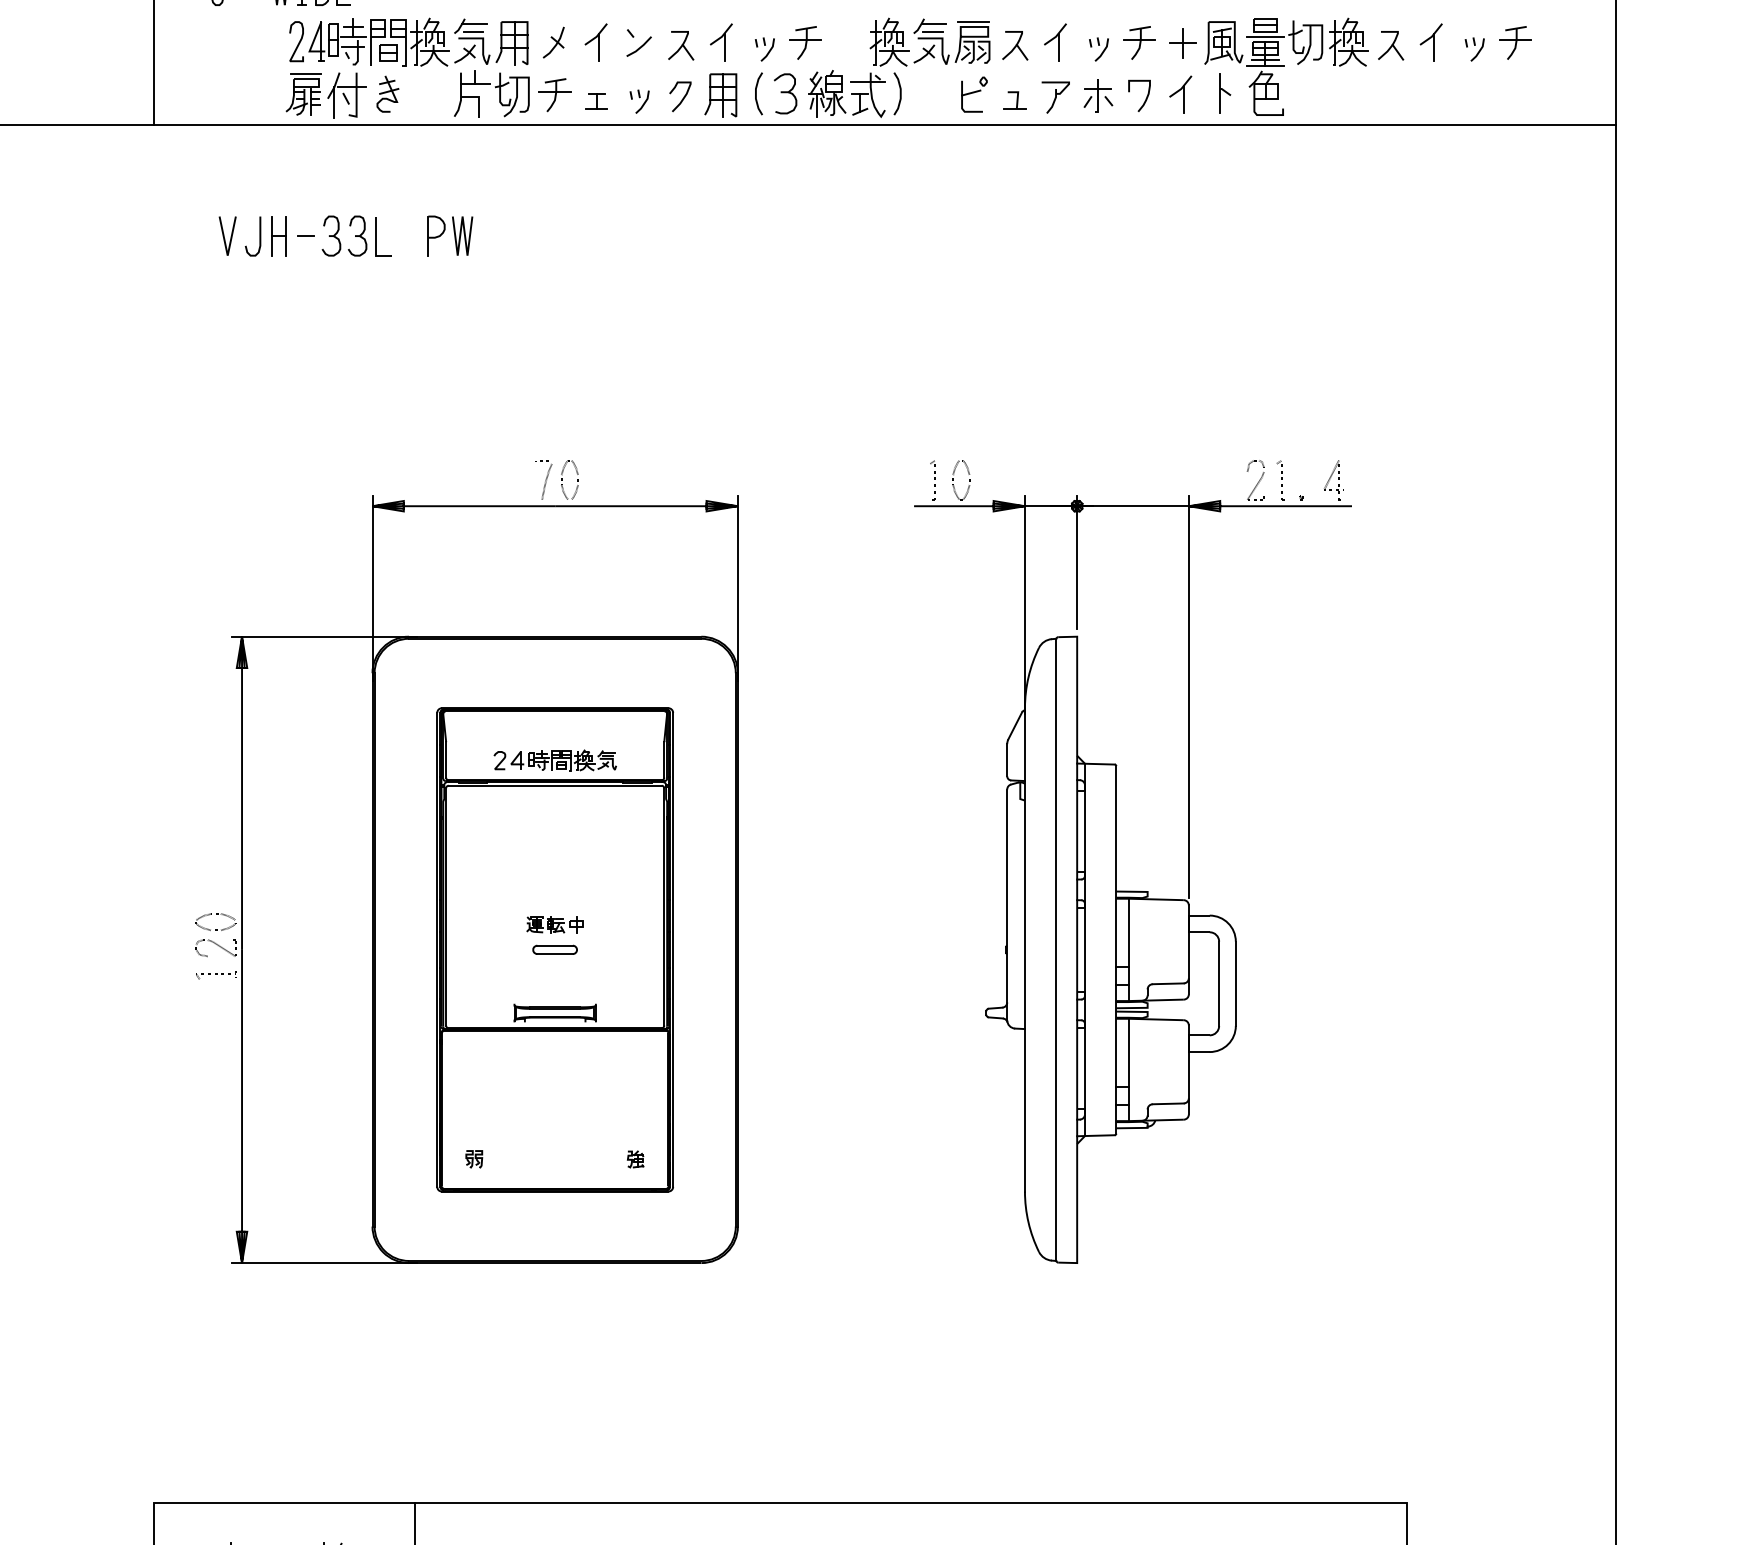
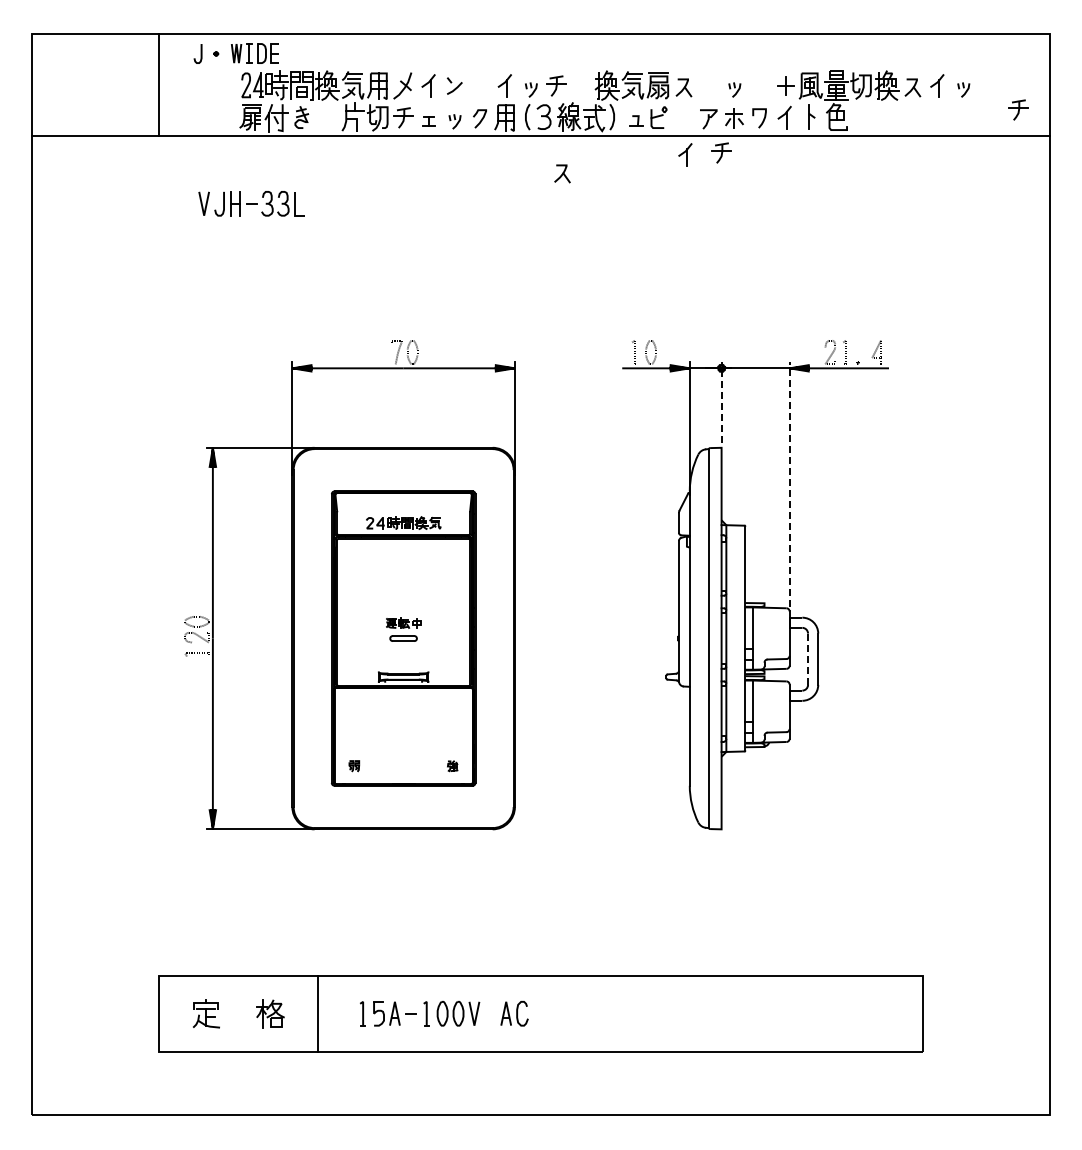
part: (553, 41) -> (402, 85), size x1.4
part: (1055, 41) -> (685, 154), moved
part: (1139, 41) -> (721, 152), moved
part: (1515, 41) -> (1018, 109), moved
part: (681, 45) -> (562, 173), moved
part: (1014, 99) -> (636, 120), moved
part: (449, 235) -> (339, 203), removed
line: (1077, 562) -> (721, 402), solid -> dashed
line: (1188, 696) -> (789, 484), solid -> dashed
line: (1219, 984) -> (808, 659), solid -> dashed

